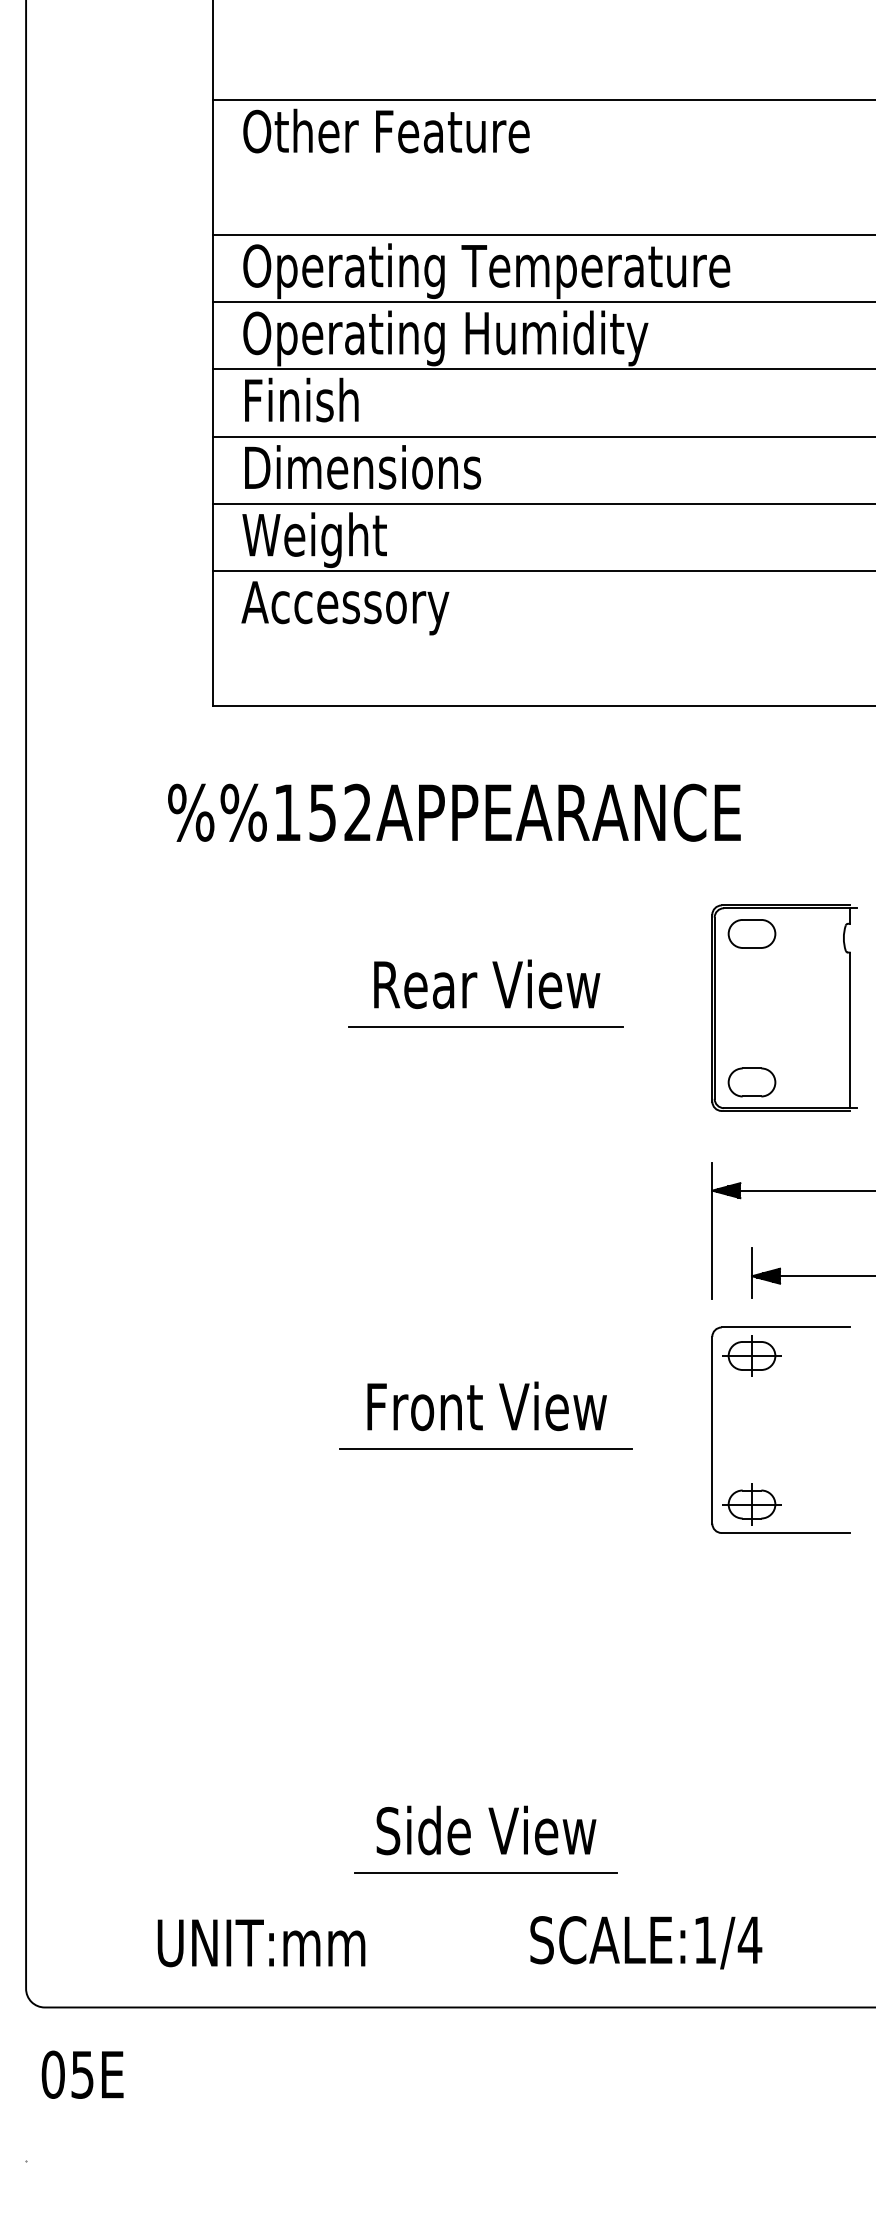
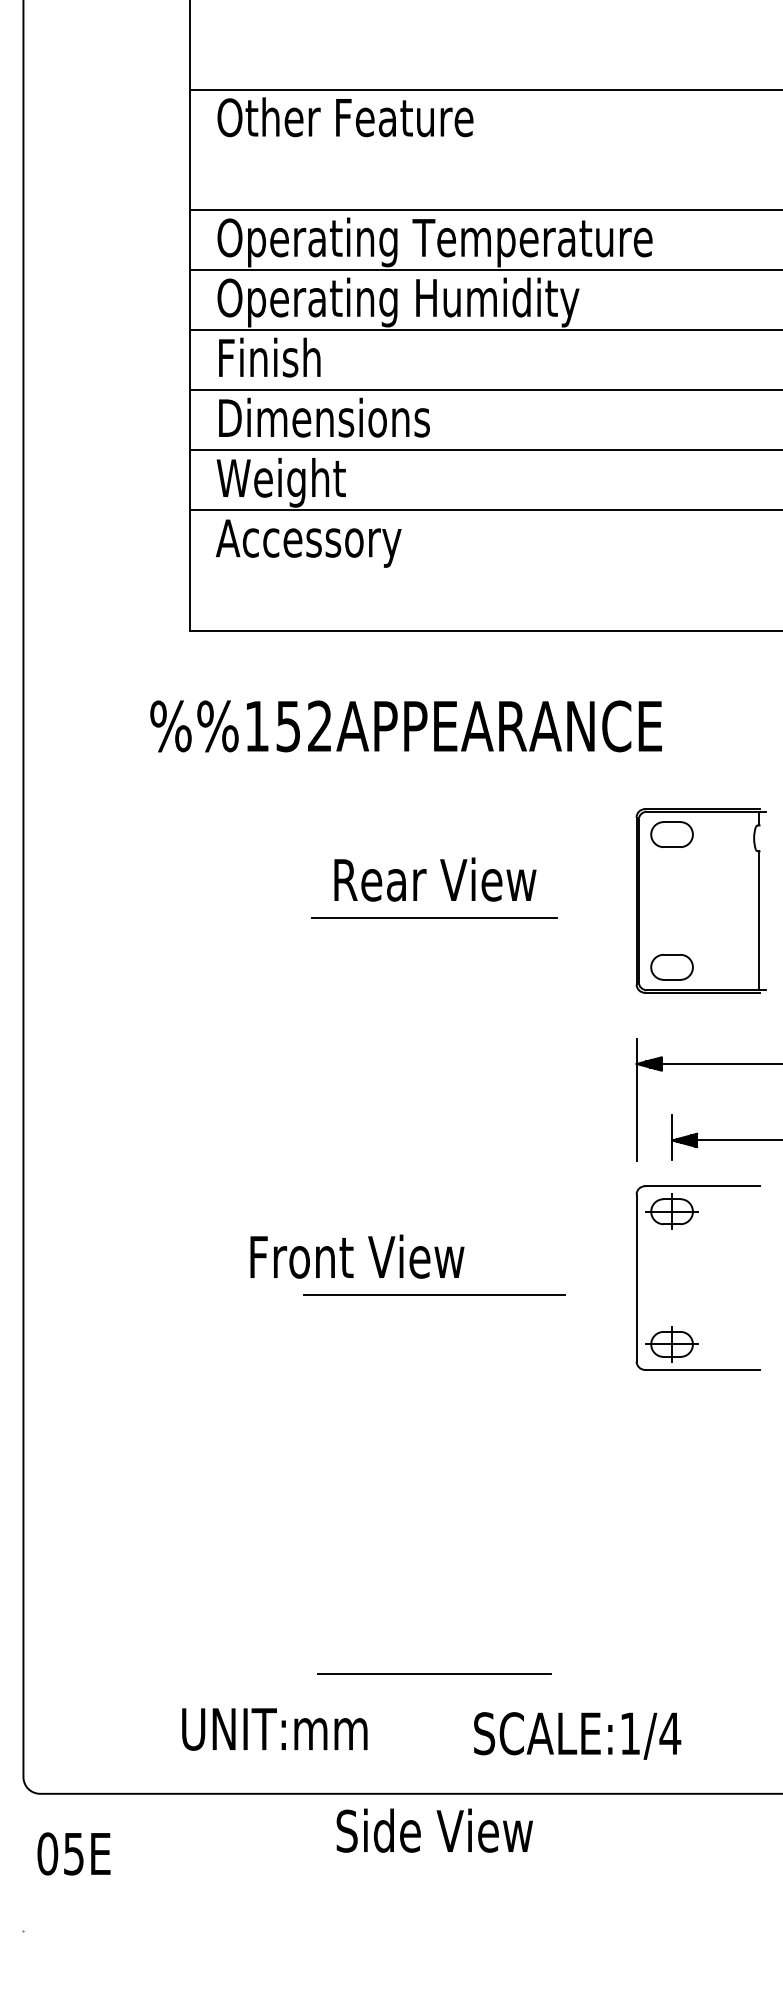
text: (487, 1406) -> (357, 1256), moved
text: (486, 1830) -> (434, 1830), moved
text: (261, 1943) -> (274, 1729), moved

